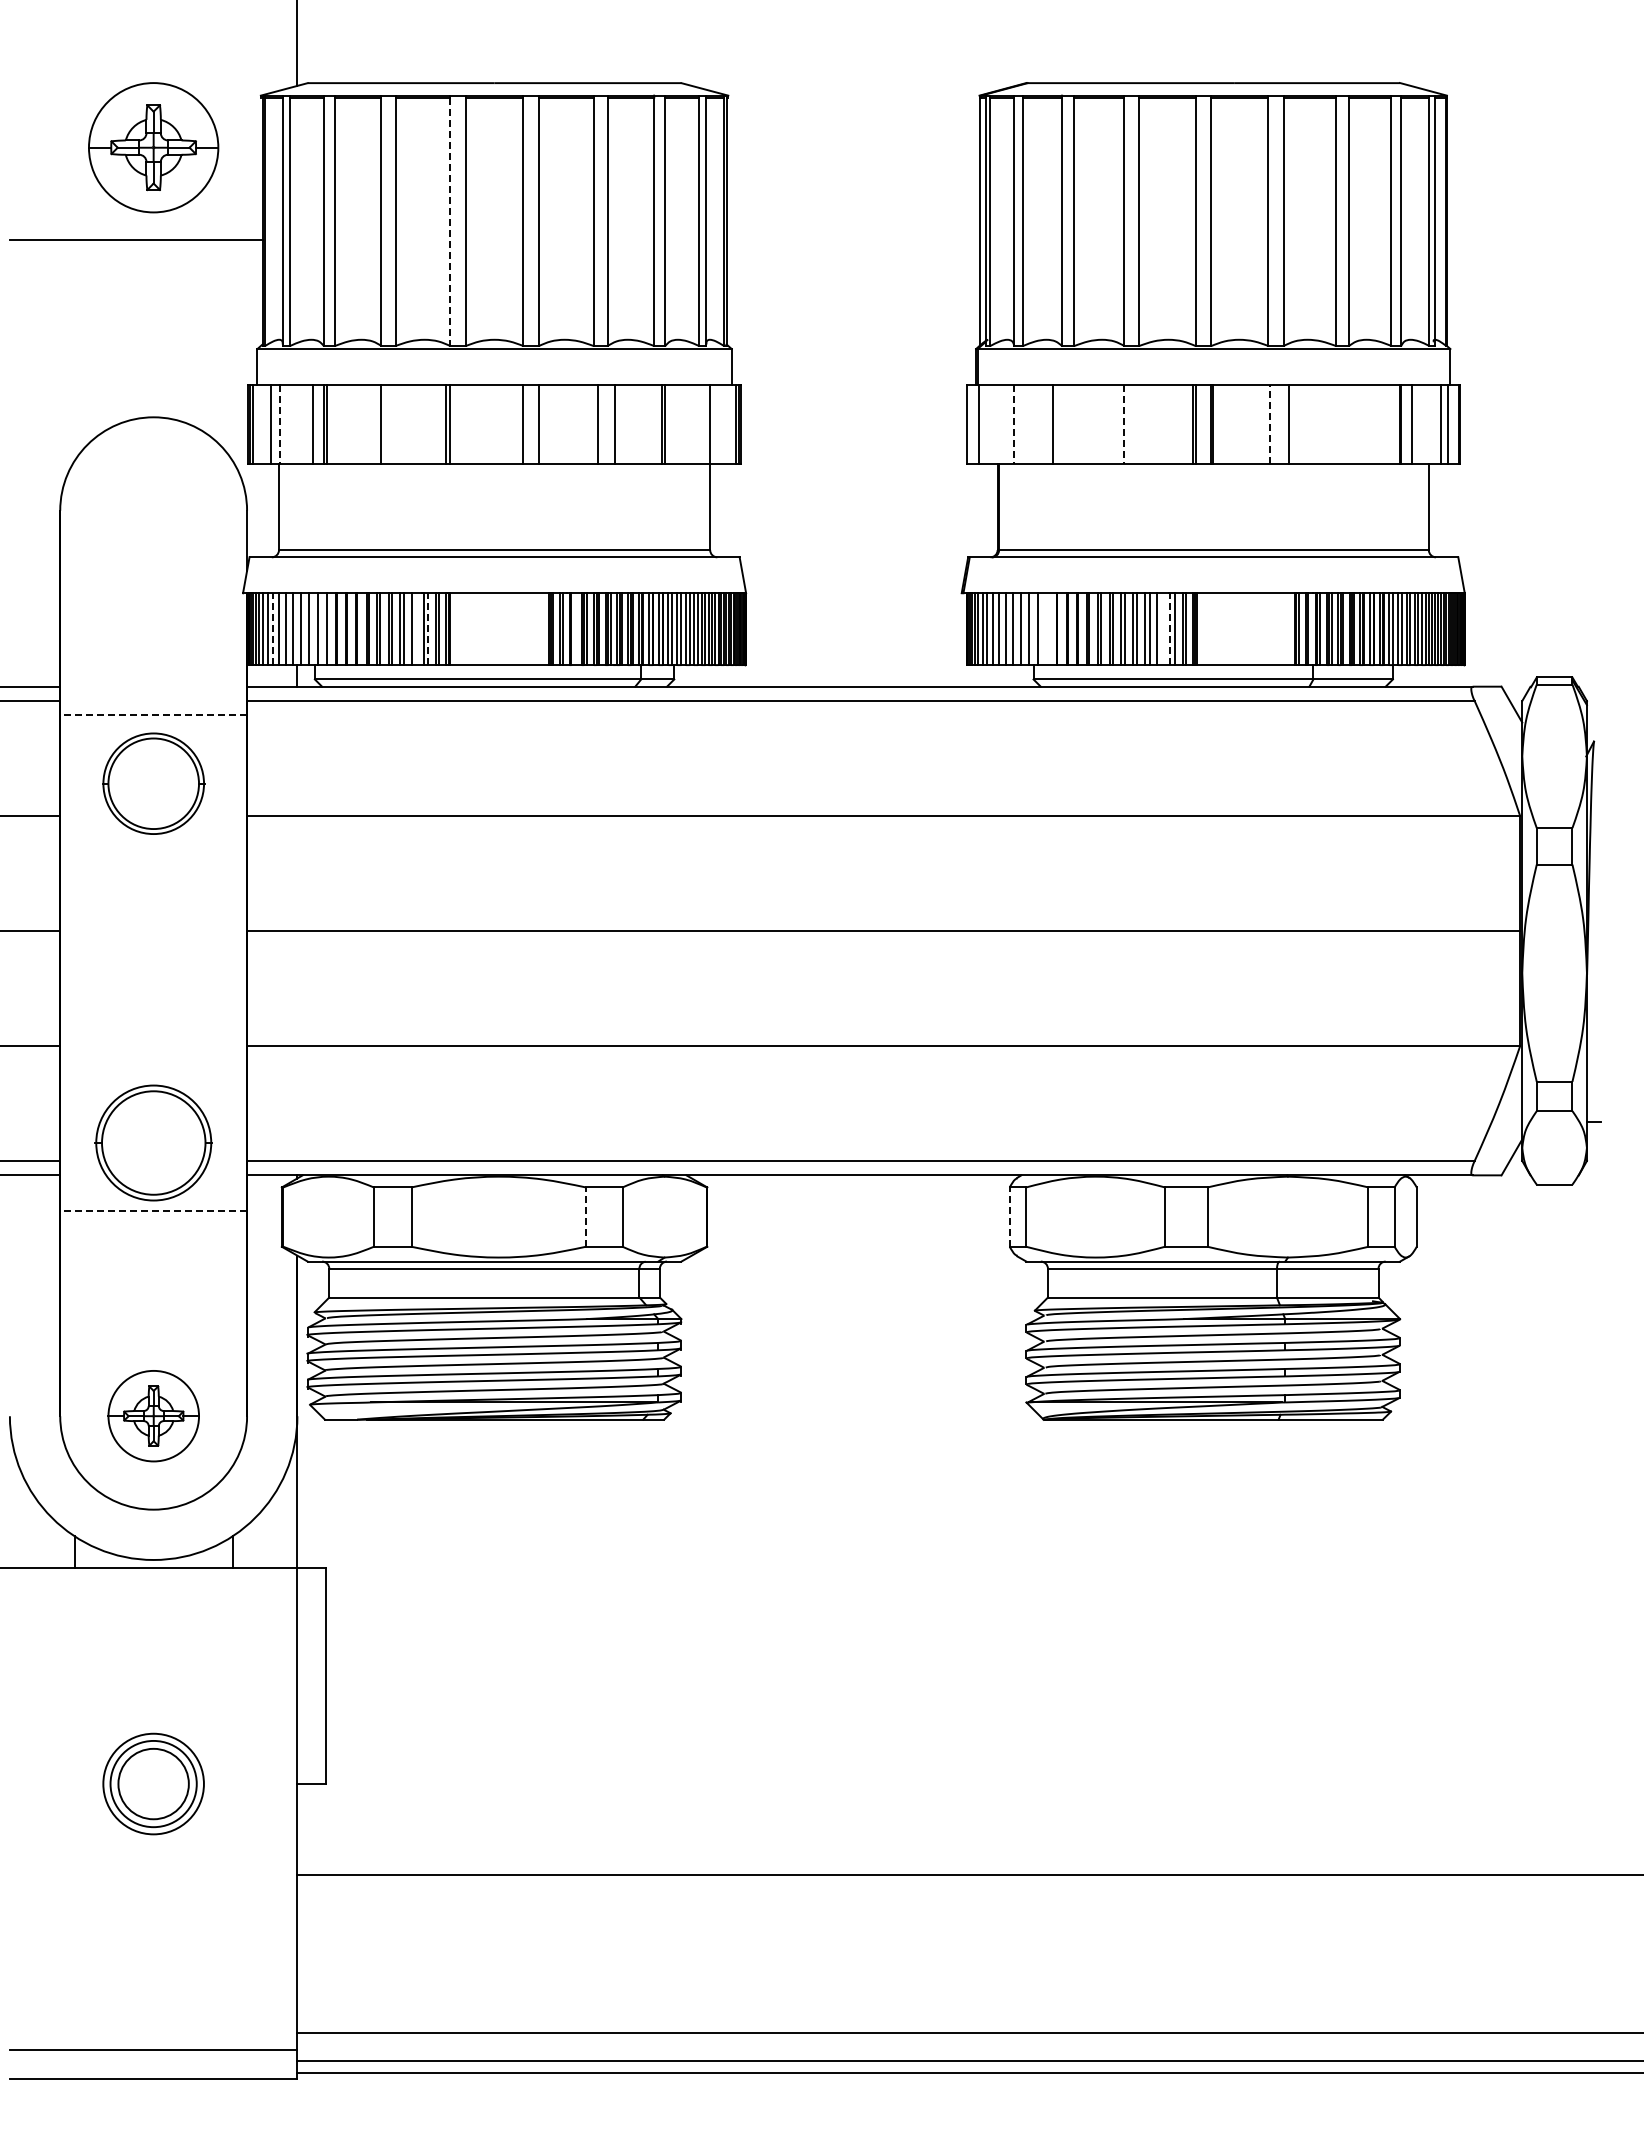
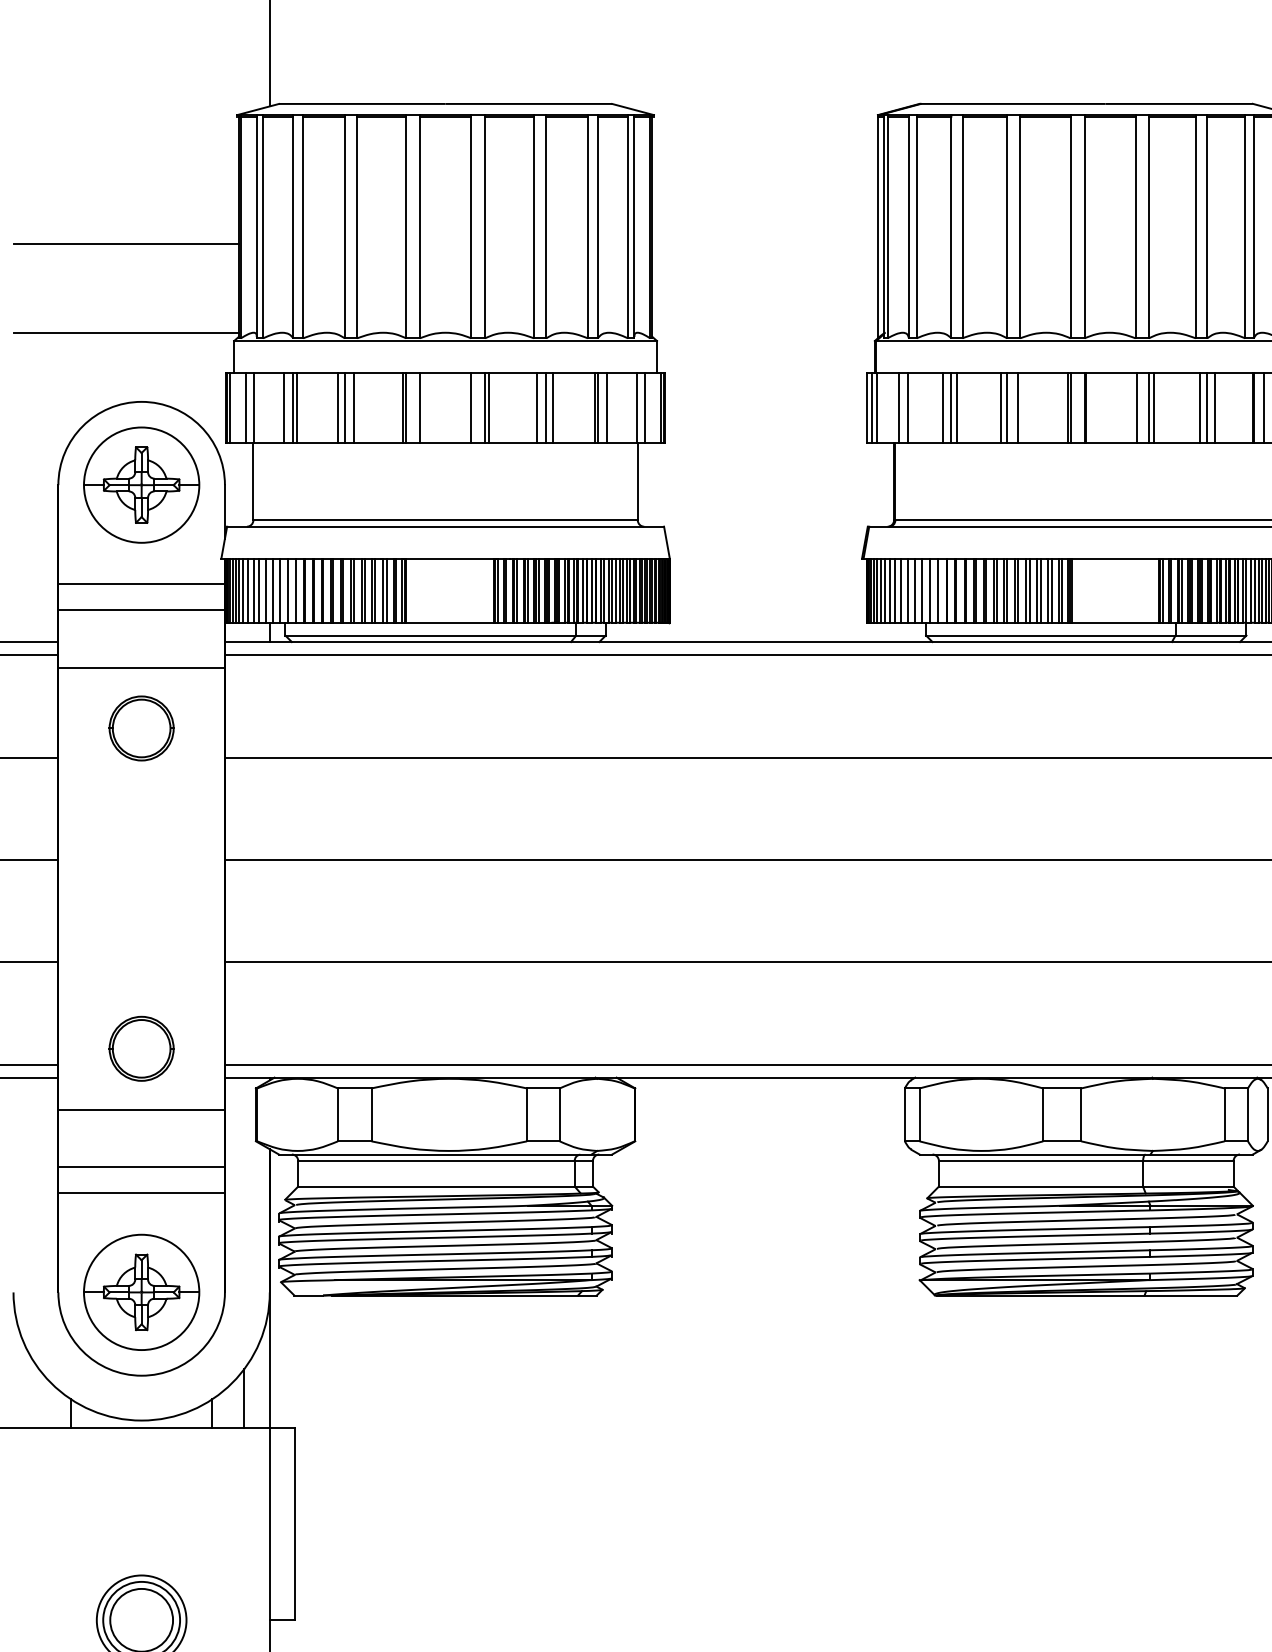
part: (153, 147) -> (141, 484), moved
line: (450, 222) -> (406, 228), dashed -> solid
line: (135, 339) -> (125, 332), added
line: (374, 423) -> (338, 407), added
line: (391, 423) -> (353, 407), added
line: (465, 423) -> (419, 407), added
line: (542, 423) -> (488, 407), added
line: (607, 423) -> (546, 407), added
line: (675, 423) -> (606, 407), added
line: (718, 423) -> (645, 407), added
line: (973, 423) -> (872, 407), added
line: (1002, 423) -> (898, 407), added
line: (1062, 423) -> (951, 407), added
line: (1068, 423) -> (957, 407), added
line: (1118, 423) -> (1001, 407), added
line: (1136, 423) -> (1017, 407), added
line: (1270, 423) -> (1137, 407), dashed -> solid
line: (1283, 423) -> (1148, 407), added
line: (1341, 423) -> (1200, 407), added
line: (1349, 423) -> (1207, 407), added
line: (1357, 423) -> (1214, 407), added
line: (279, 424) -> (253, 408), dashed -> solid
line: (1013, 424) -> (908, 408), dashed -> solid
line: (1124, 424) -> (1007, 408), dashed -> solid
line: (153, 622) -> (141, 584), added
line: (273, 629) -> (248, 591), dashed -> solid
line: (415, 629) -> (375, 591), added
line: (428, 629) -> (386, 591), dashed -> solid
line: (575, 629) -> (517, 591), added
line: (1047, 629) -> (938, 591), added
line: (1162, 629) -> (1041, 591), added
line: (1169, 629) -> (1047, 591), dashed -> solid
line: (153, 650) -> (141, 609), added
line: (153, 715) -> (141, 667), dashed -> solid
part: (153, 783) -> (141, 728), size x0.71
part: (153, 1142) -> (141, 1048), size x0.62
line: (153, 1211) -> (141, 1109), dashed -> solid
line: (585, 1217) -> (526, 1115), dashed -> solid
line: (1009, 1217) -> (904, 1115), dashed -> solid
line: (153, 1275) -> (141, 1166), added
line: (153, 1304) -> (141, 1192), added
part: (153, 1415) -> (141, 1291), size x1.43
line: (268, 1535) -> (244, 1398), added

